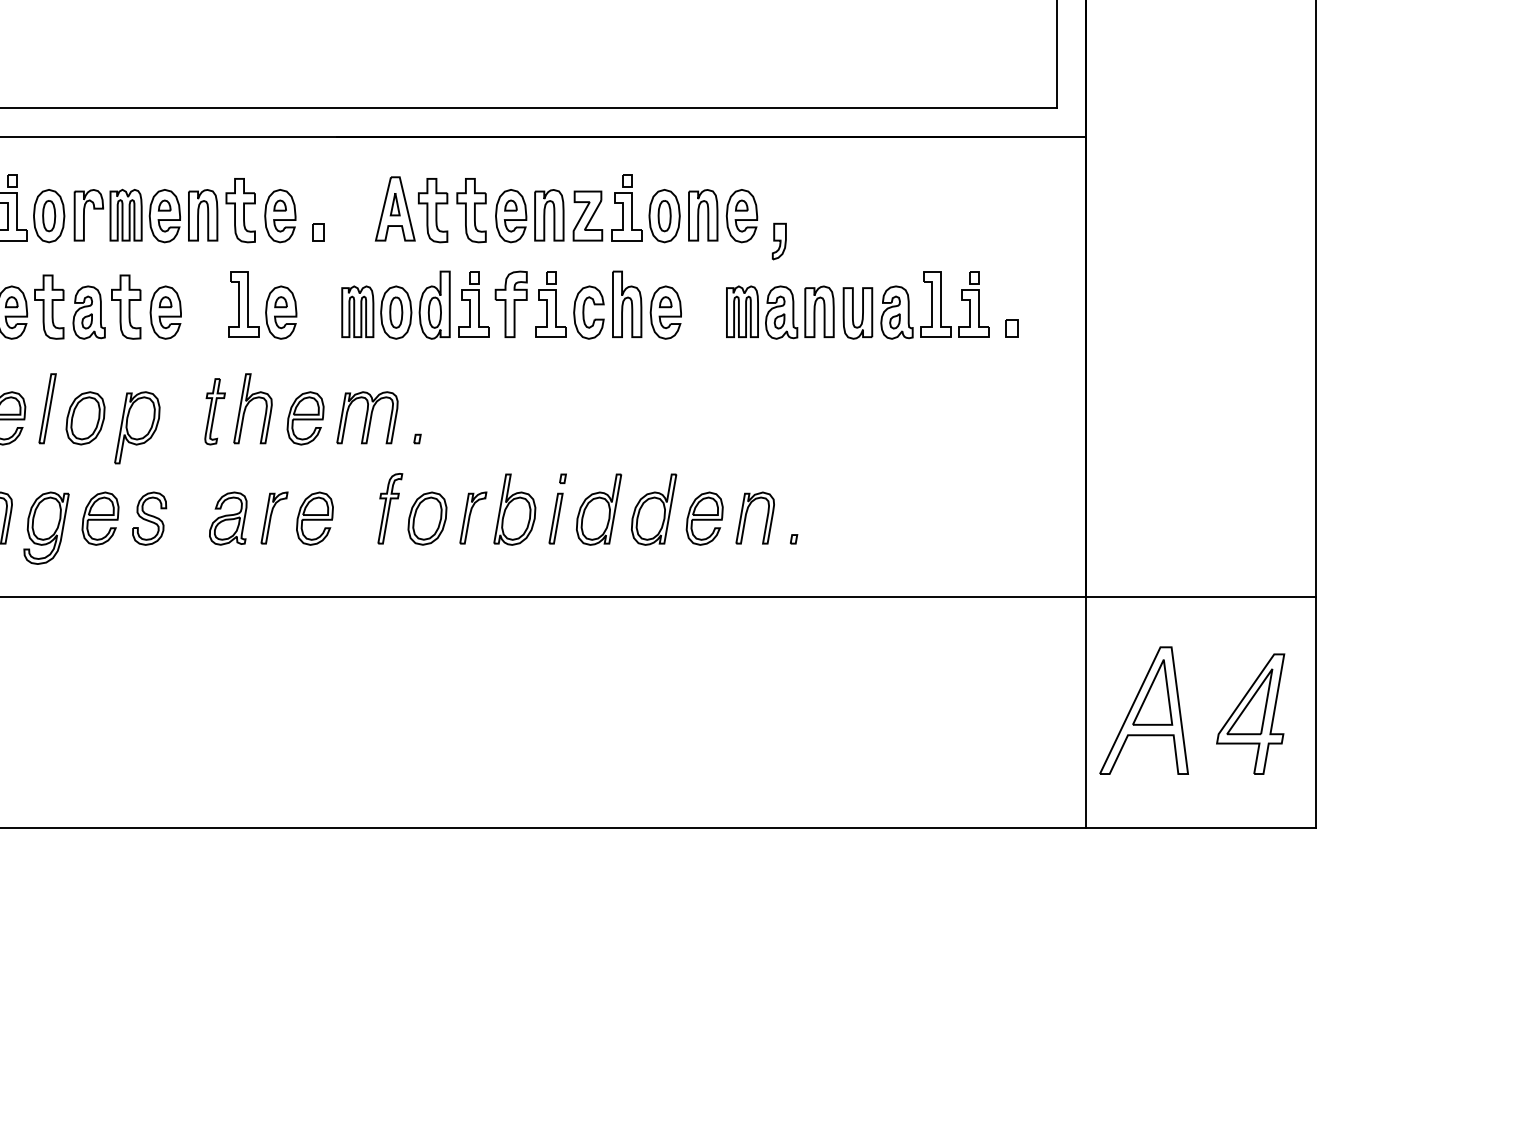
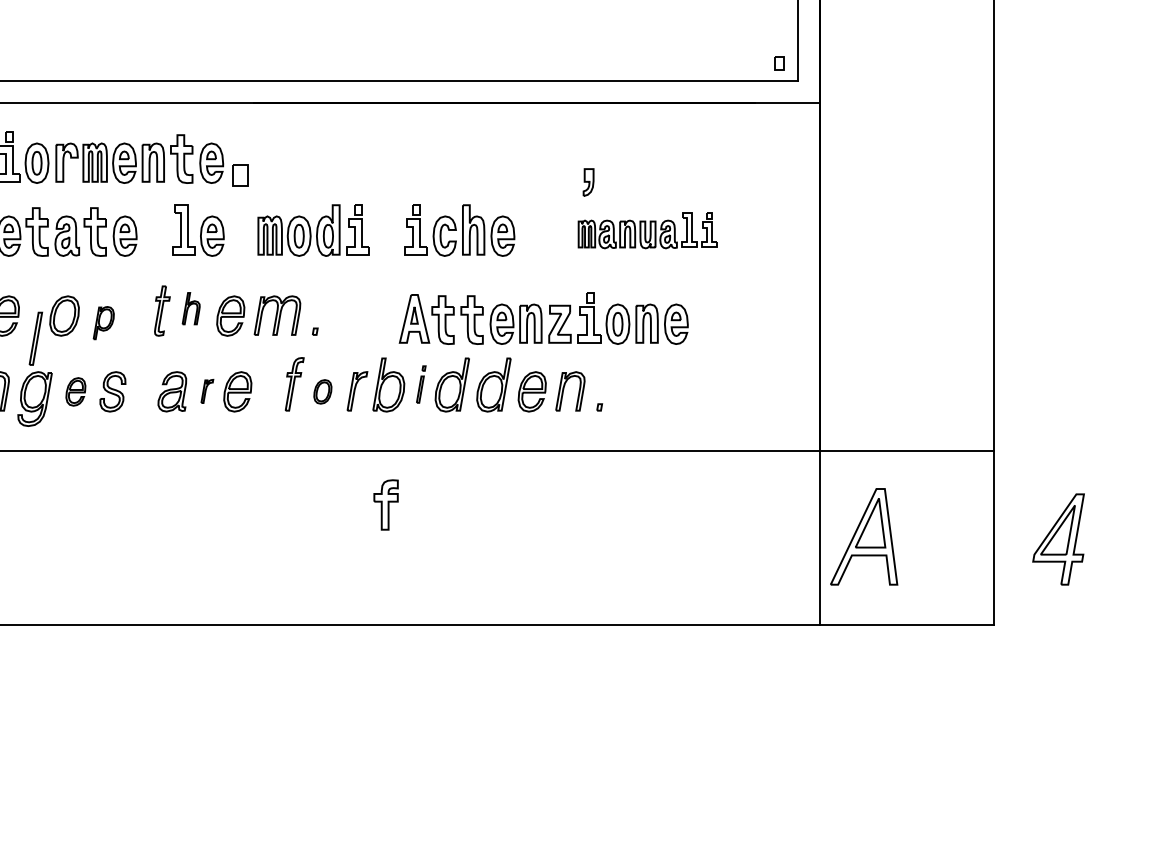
part: (566, 208) -> (543, 318), moved
part: (318, 232) -> (240, 175), size x1.6
part: (510, 303) -> (385, 504), moved
part: (857, 305) -> (647, 230), size x0.7
part: (1012, 328) -> (779, 63), moved
part: (47, 408) -> (35, 338), moved
part: (253, 408) -> (191, 308), size x0.6
part: (137, 426) -> (103, 322), size x0.6
part: (558, 508) -> (421, 384), size x0.7
part: (100, 518) -> (75, 391), size x0.7
part: (274, 518) -> (207, 391), size x0.6
part: (427, 518) -> (322, 391), size x0.6
part: (1250, 714) -> (1058, 539), moved

